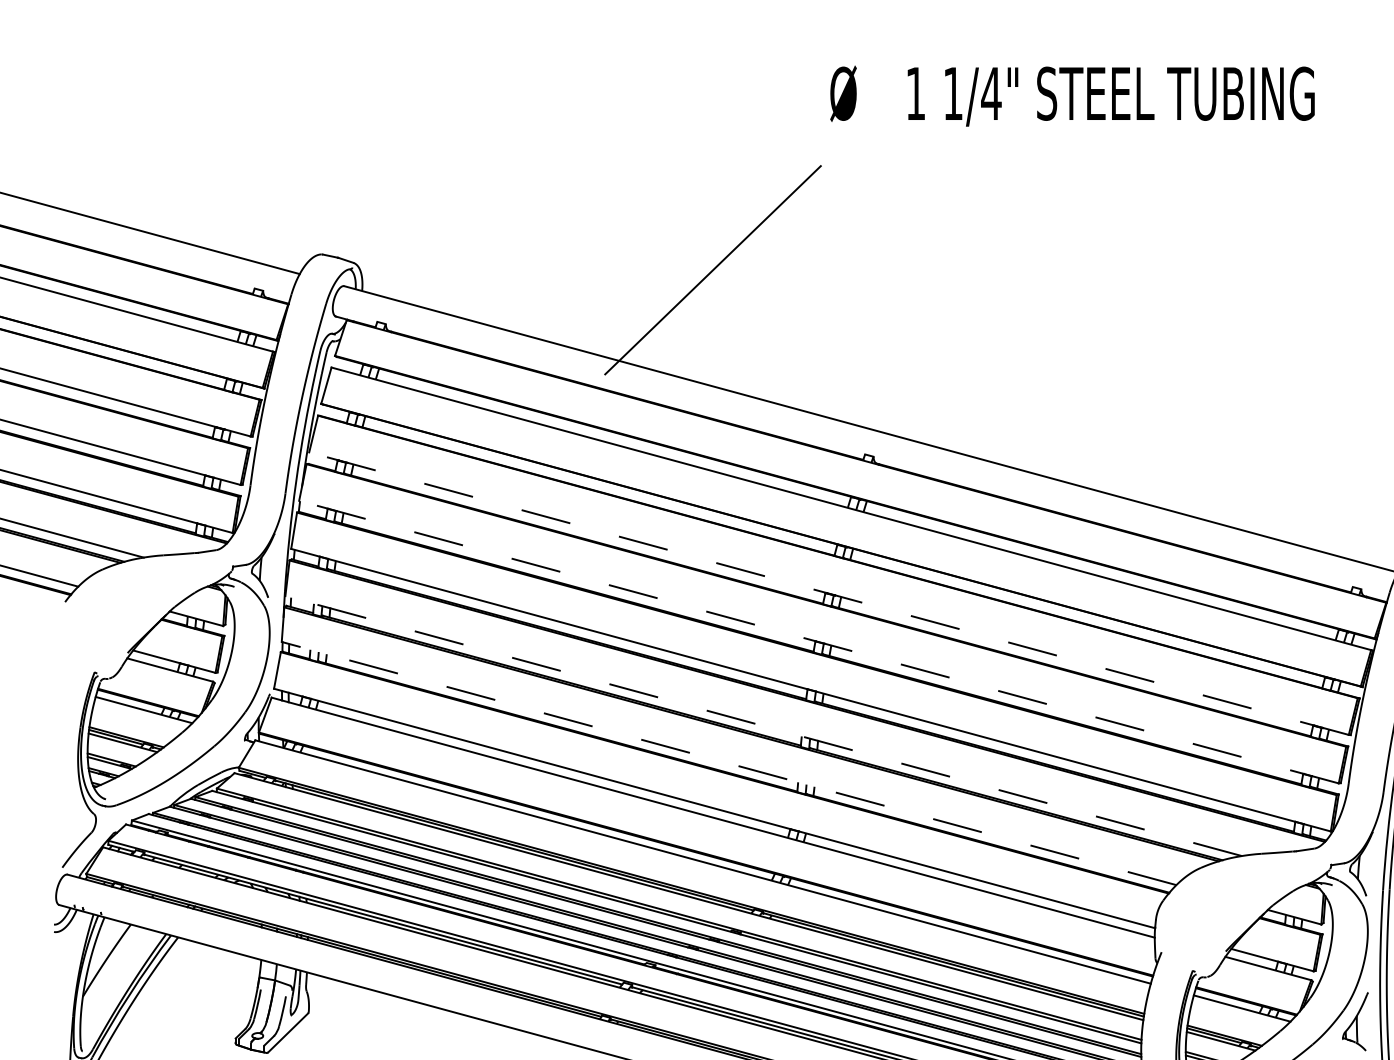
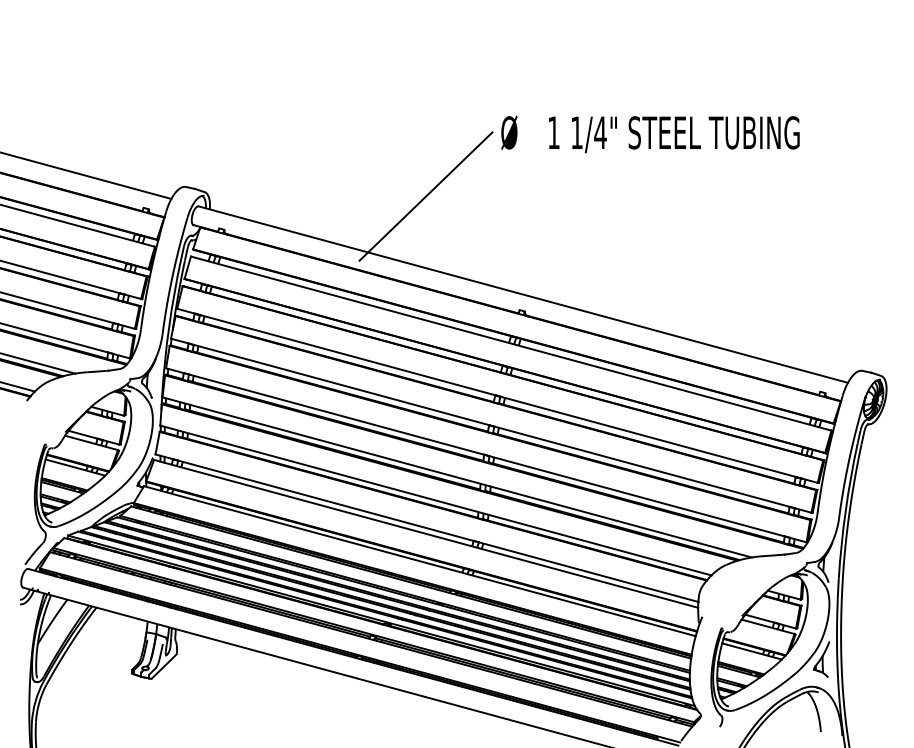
text: (1072, 96) -> (650, 134), moved
line: (829, 593) -> (497, 395), dashed -> solid
line: (819, 641) -> (491, 425), dashed -> solid
line: (762, 726) -> (456, 477), dashed -> solid
line: (728, 763) -> (435, 500), dashed -> solid

